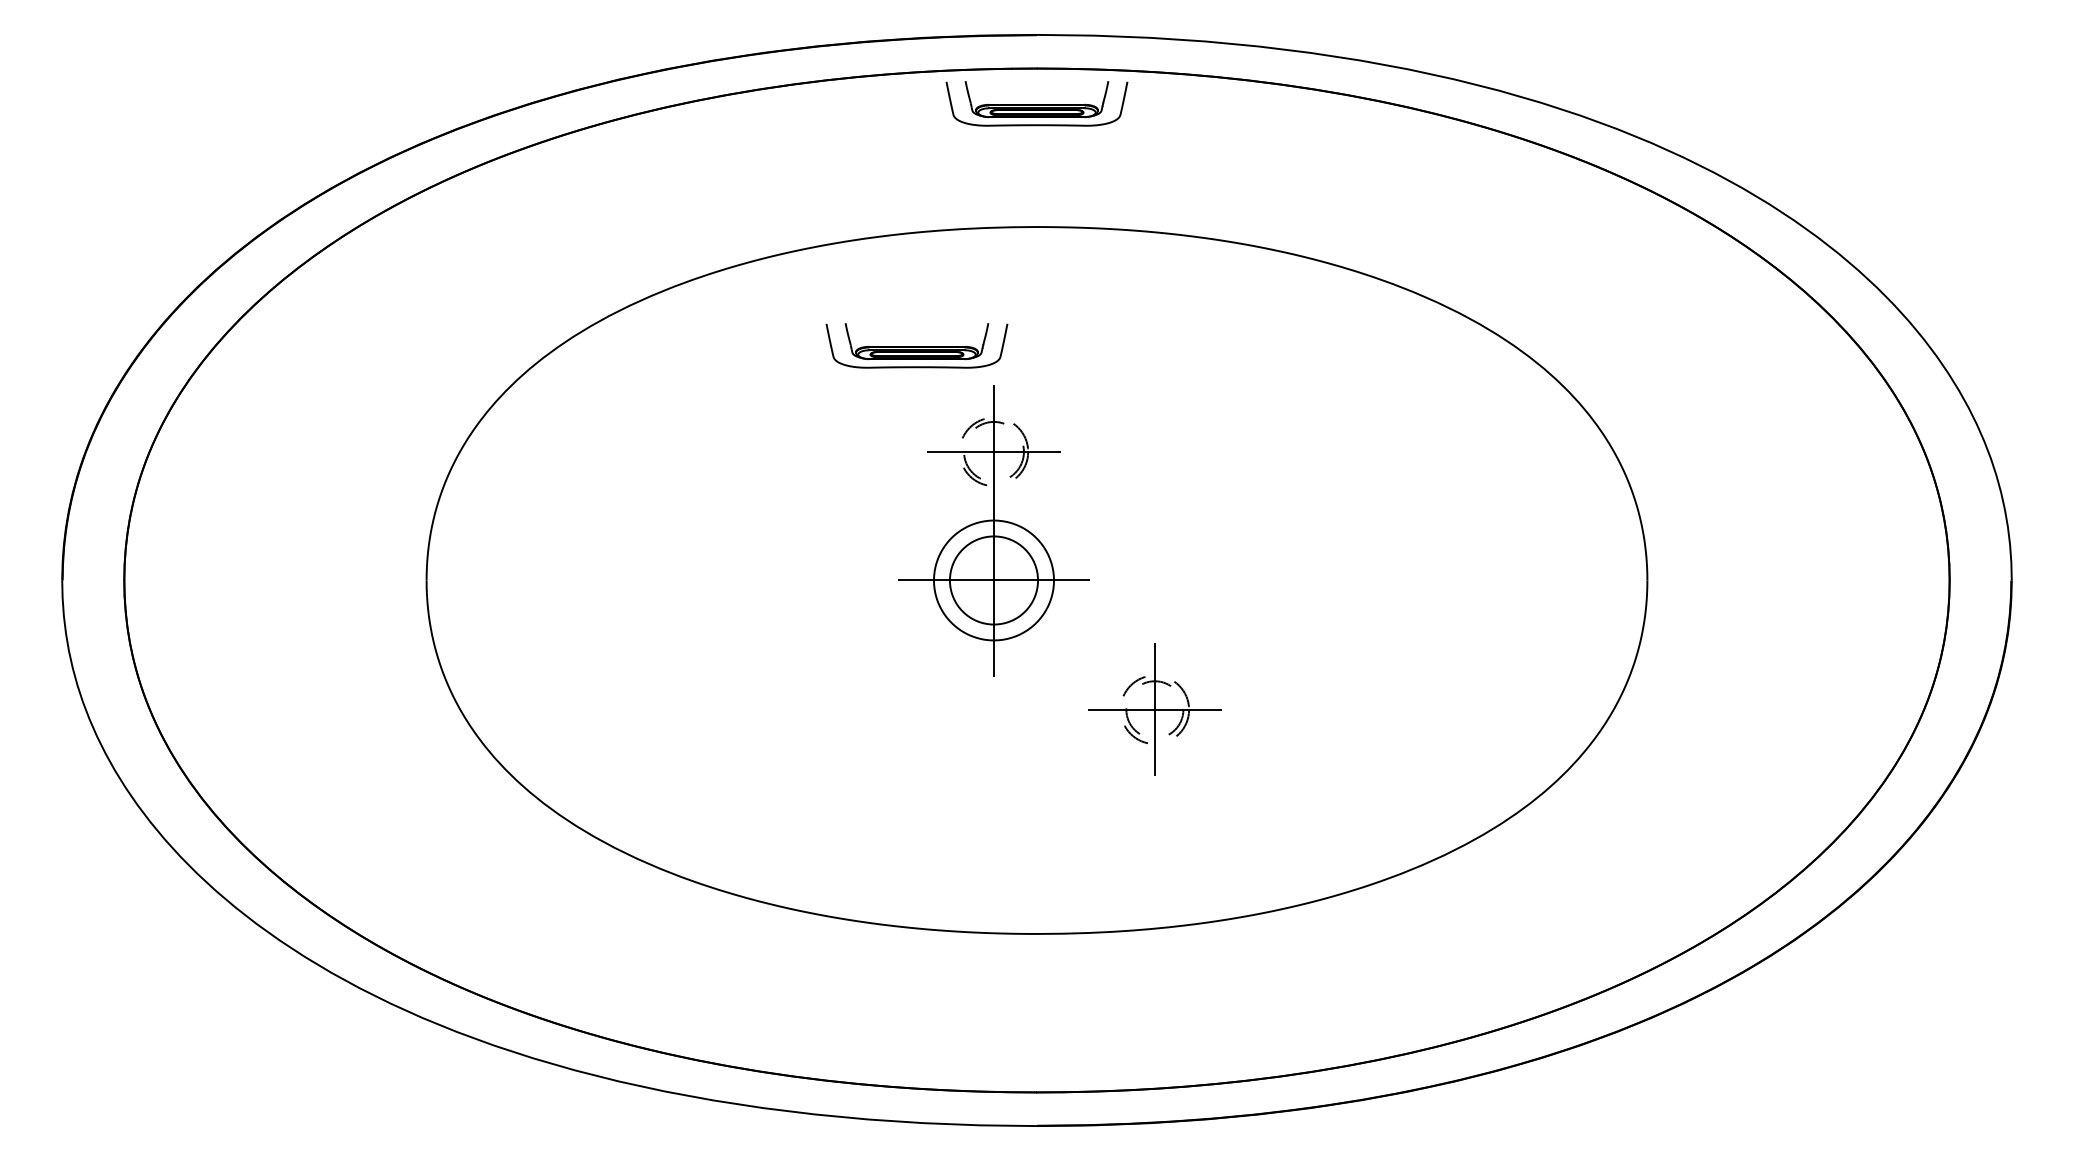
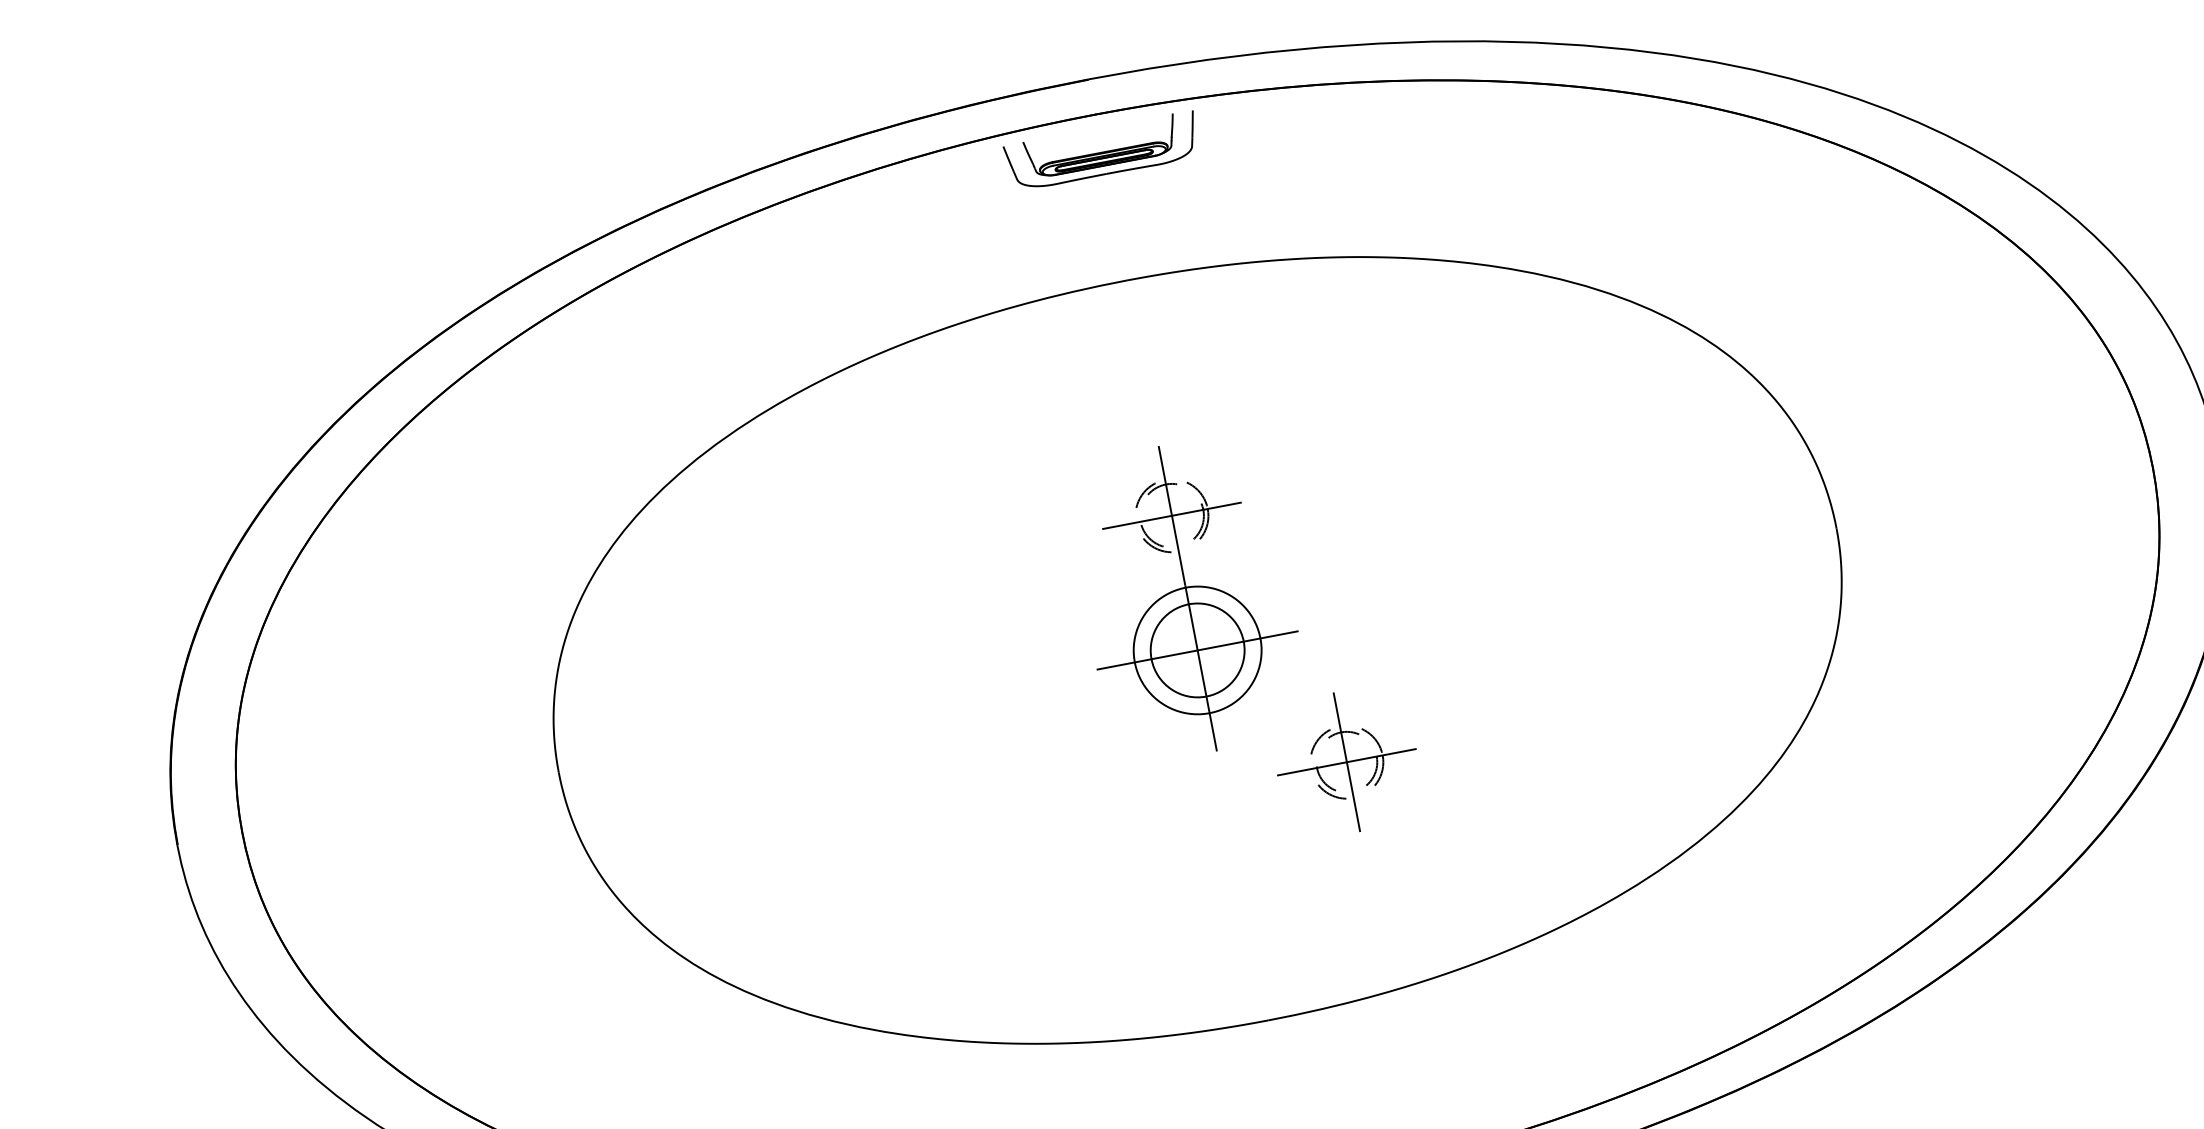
part: (916, 345) -> (1024, 428), removed
part: (993, 530) -> (1187, 598), moved

